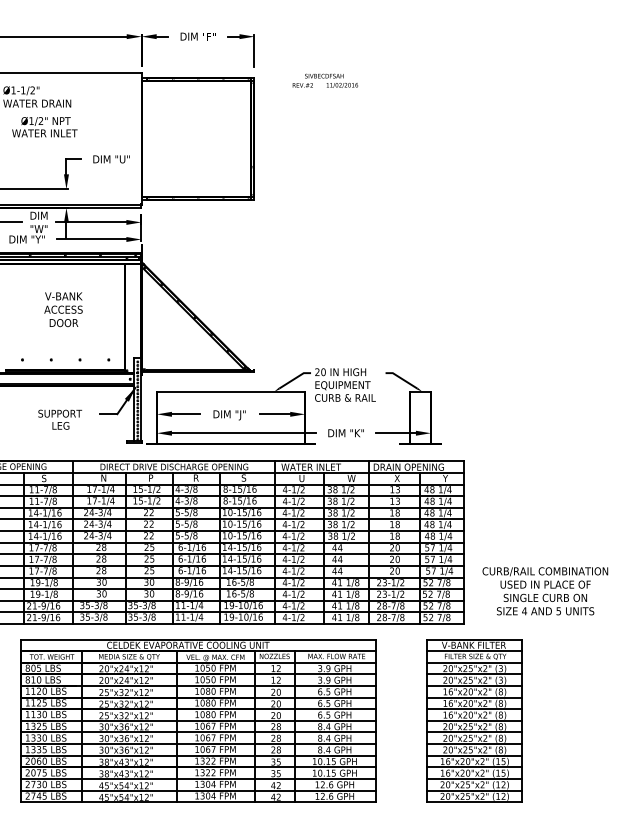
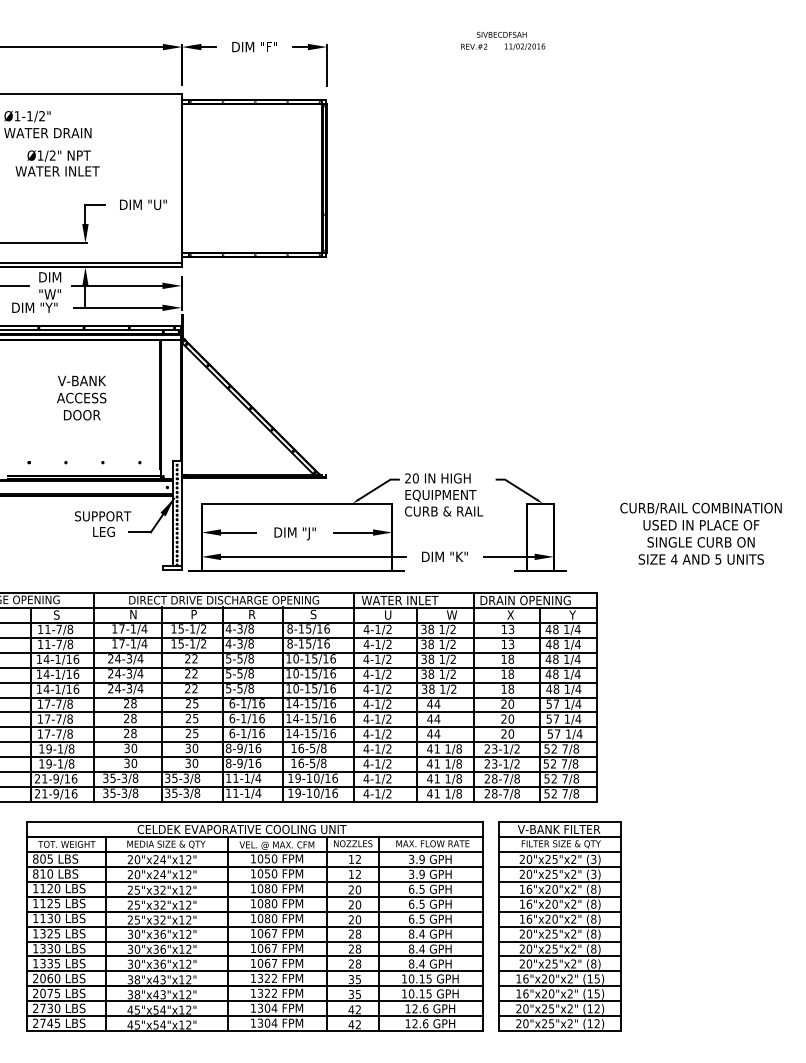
text: (324, 80) -> (501, 40), moved
text: (60, 419) -> (103, 523), moved
text: (545, 591) -> (701, 534), moved
part: (474, 720) -> (559, 926), moved

